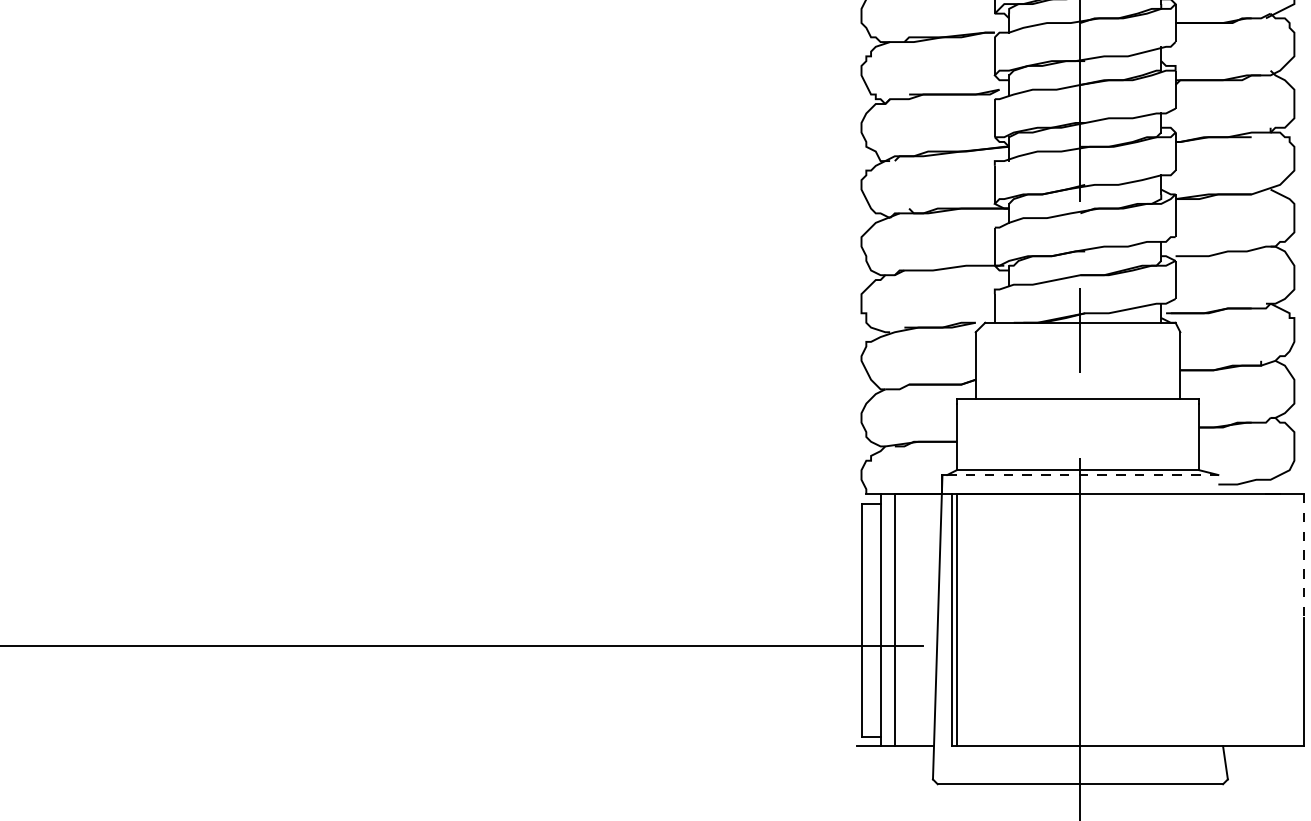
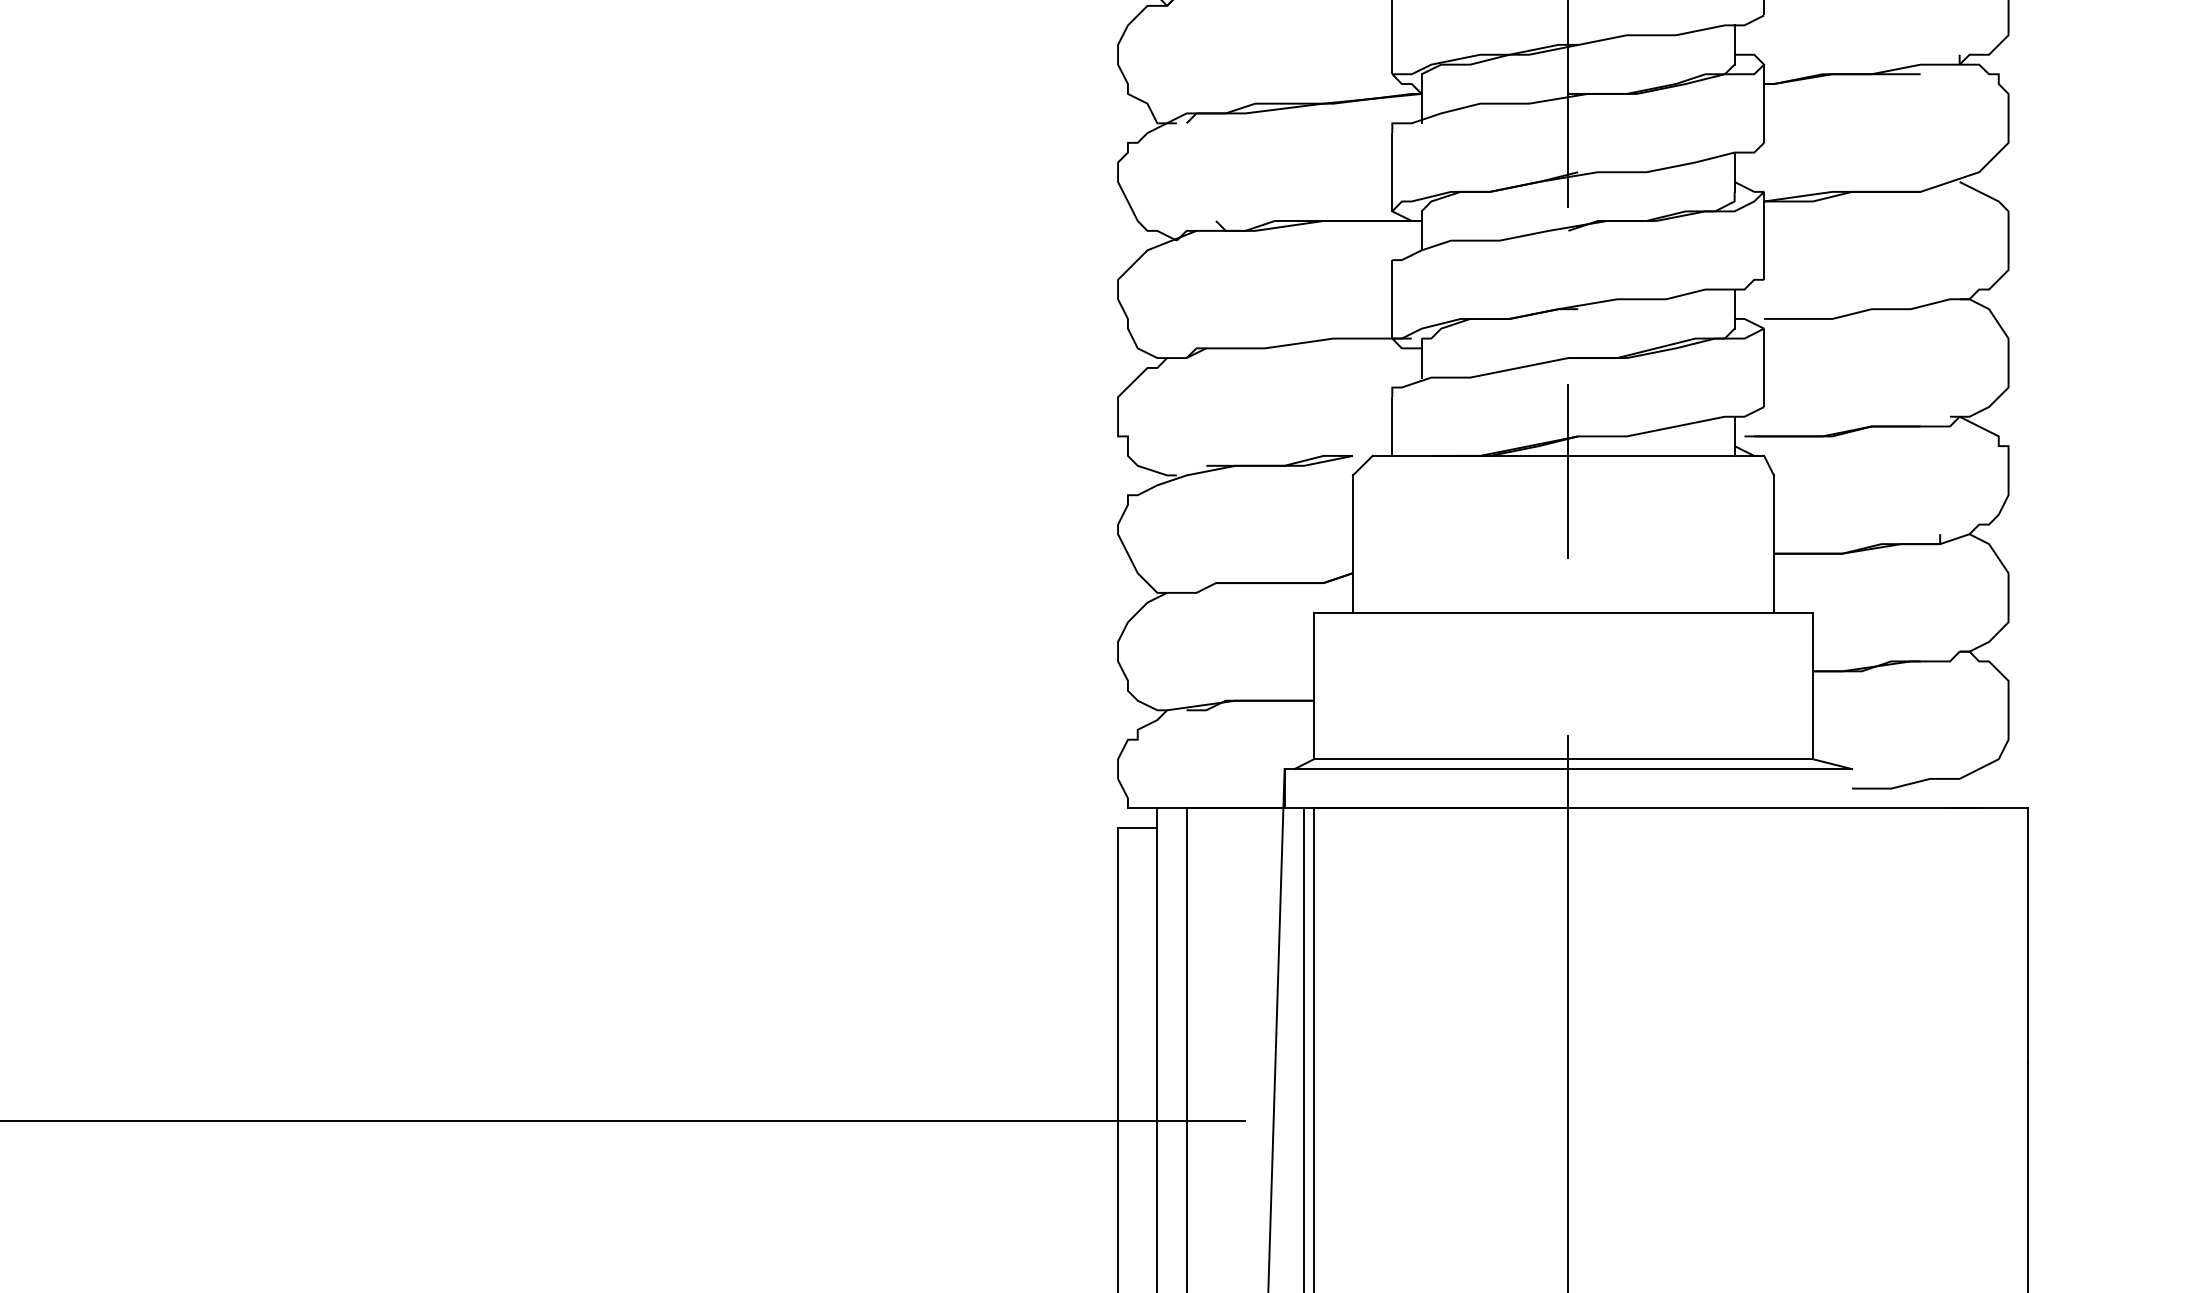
line: (1082, 475) -> (1572, 770), dashed -> solid
line: (1303, 555) -> (2027, 934), dashed -> solid

